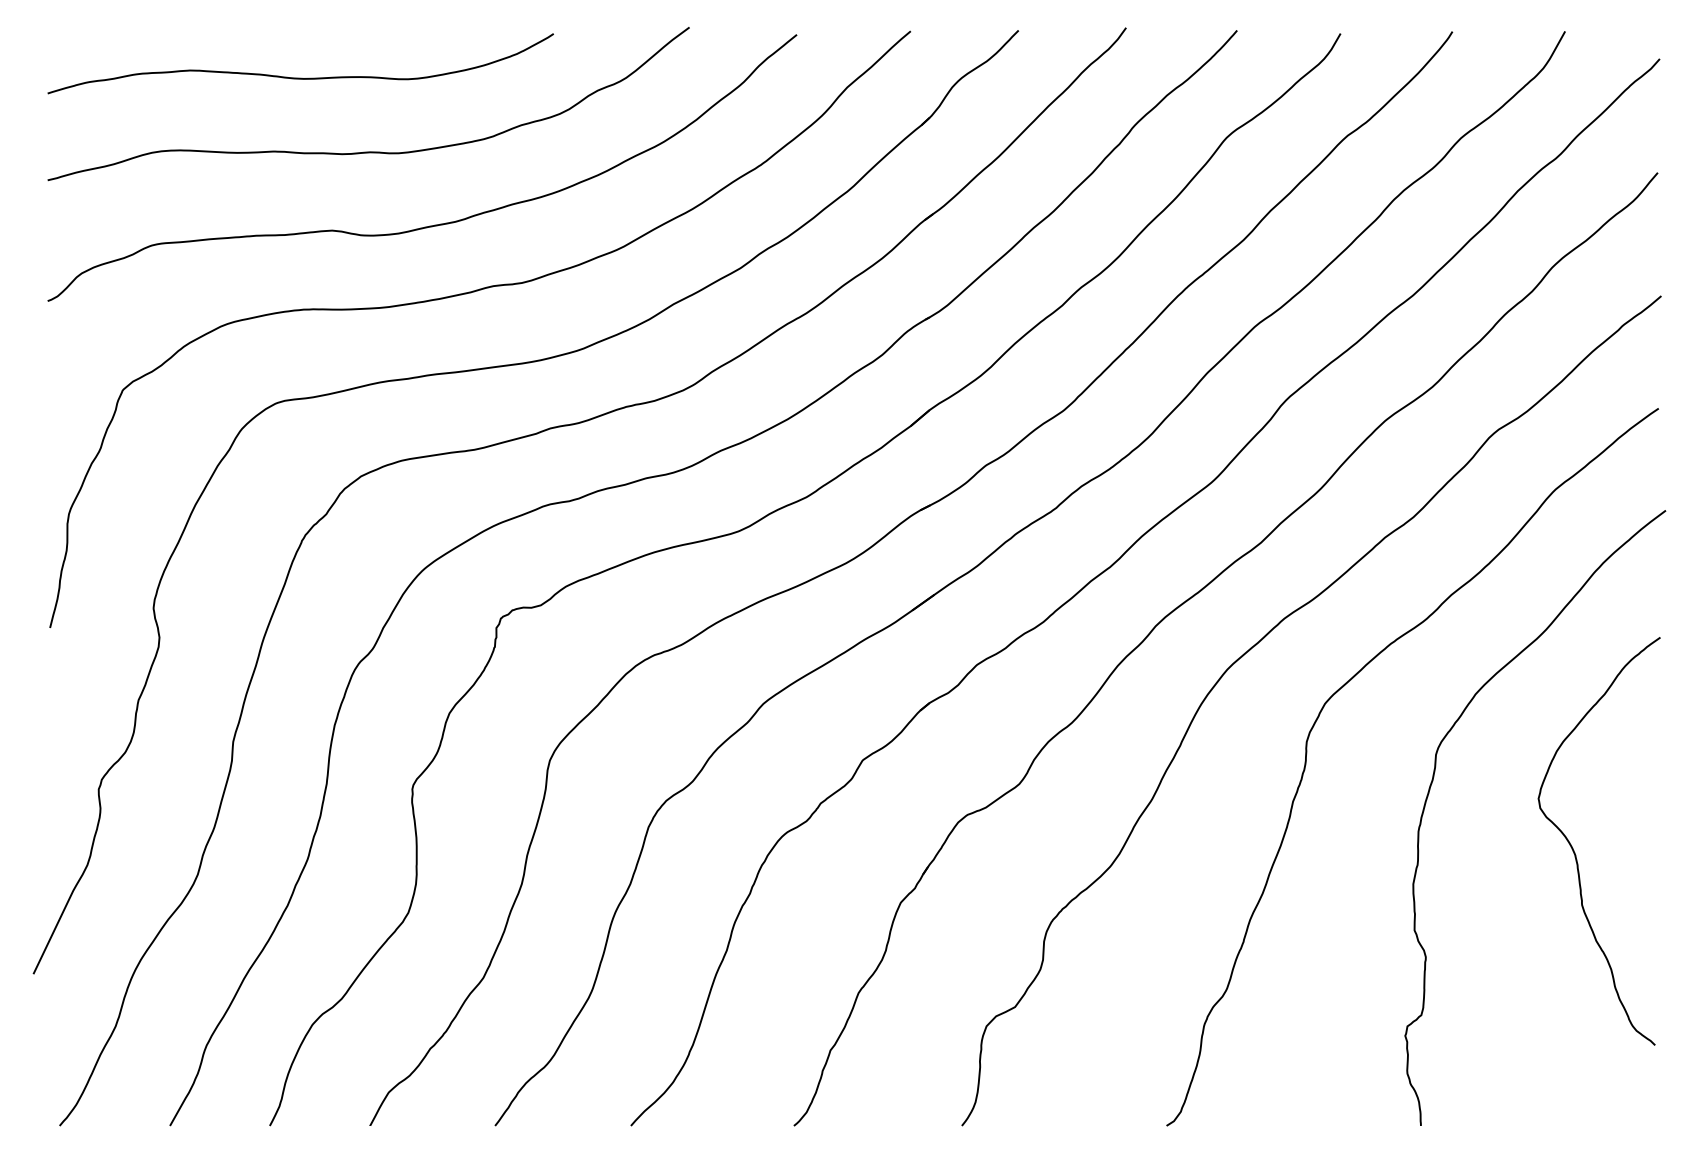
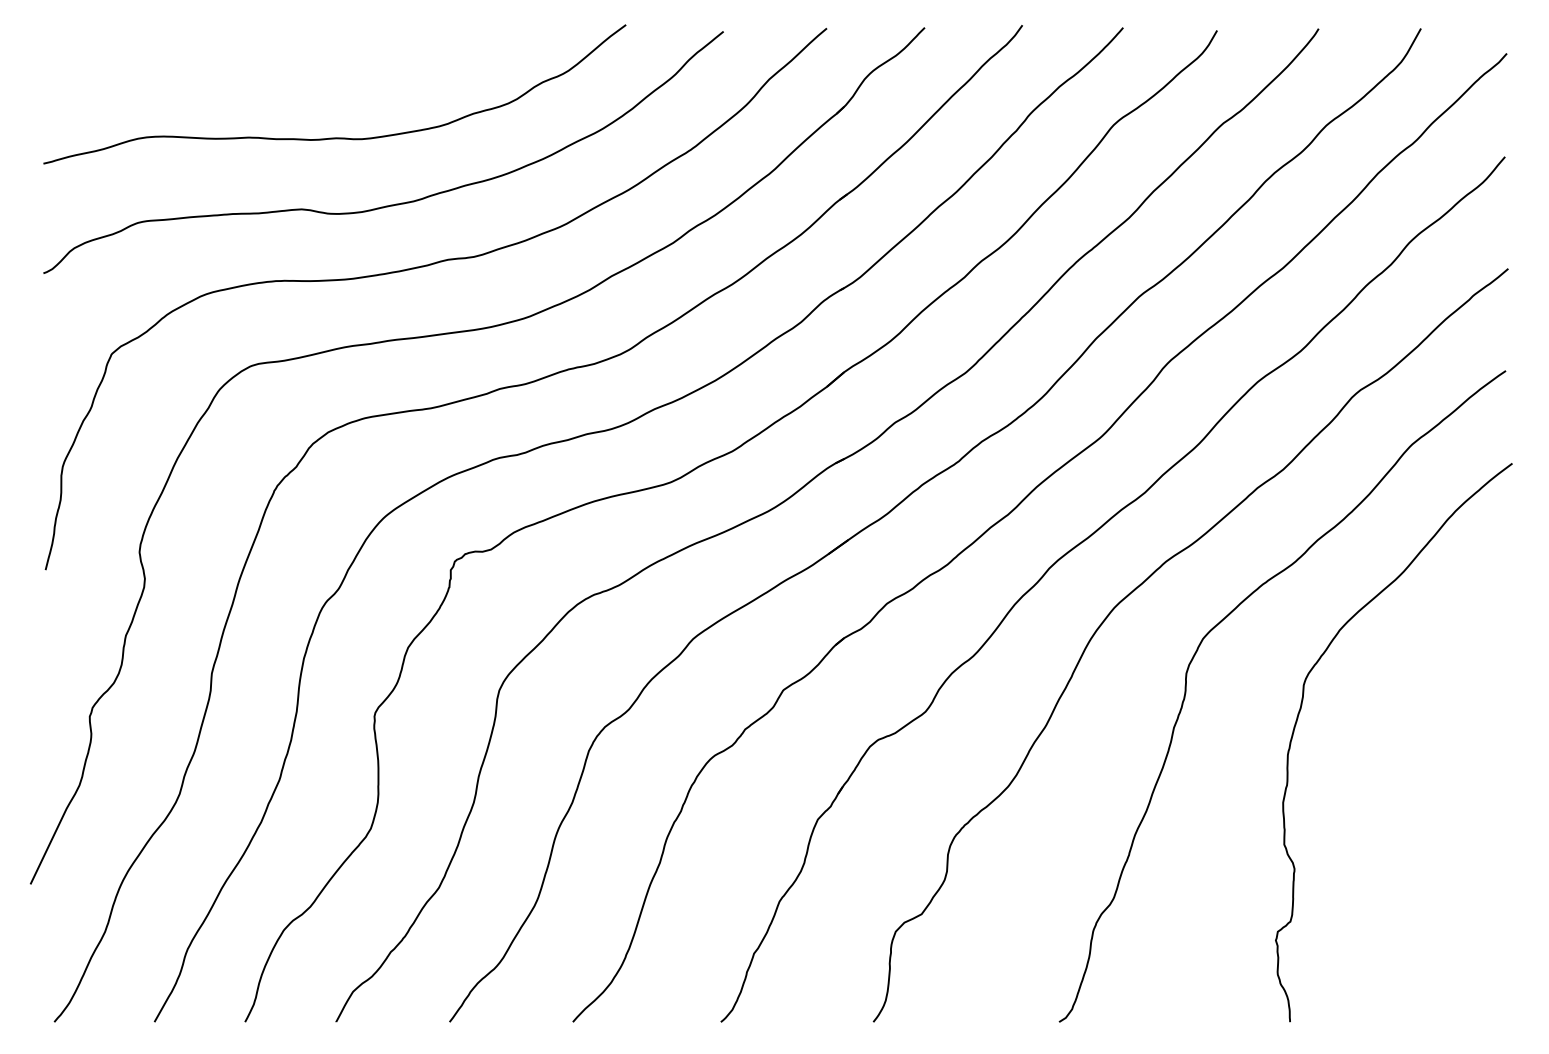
curve: (300, 77) -> (272, 70), removed
curve: (1575, 852) -> (1430, 773), removed

